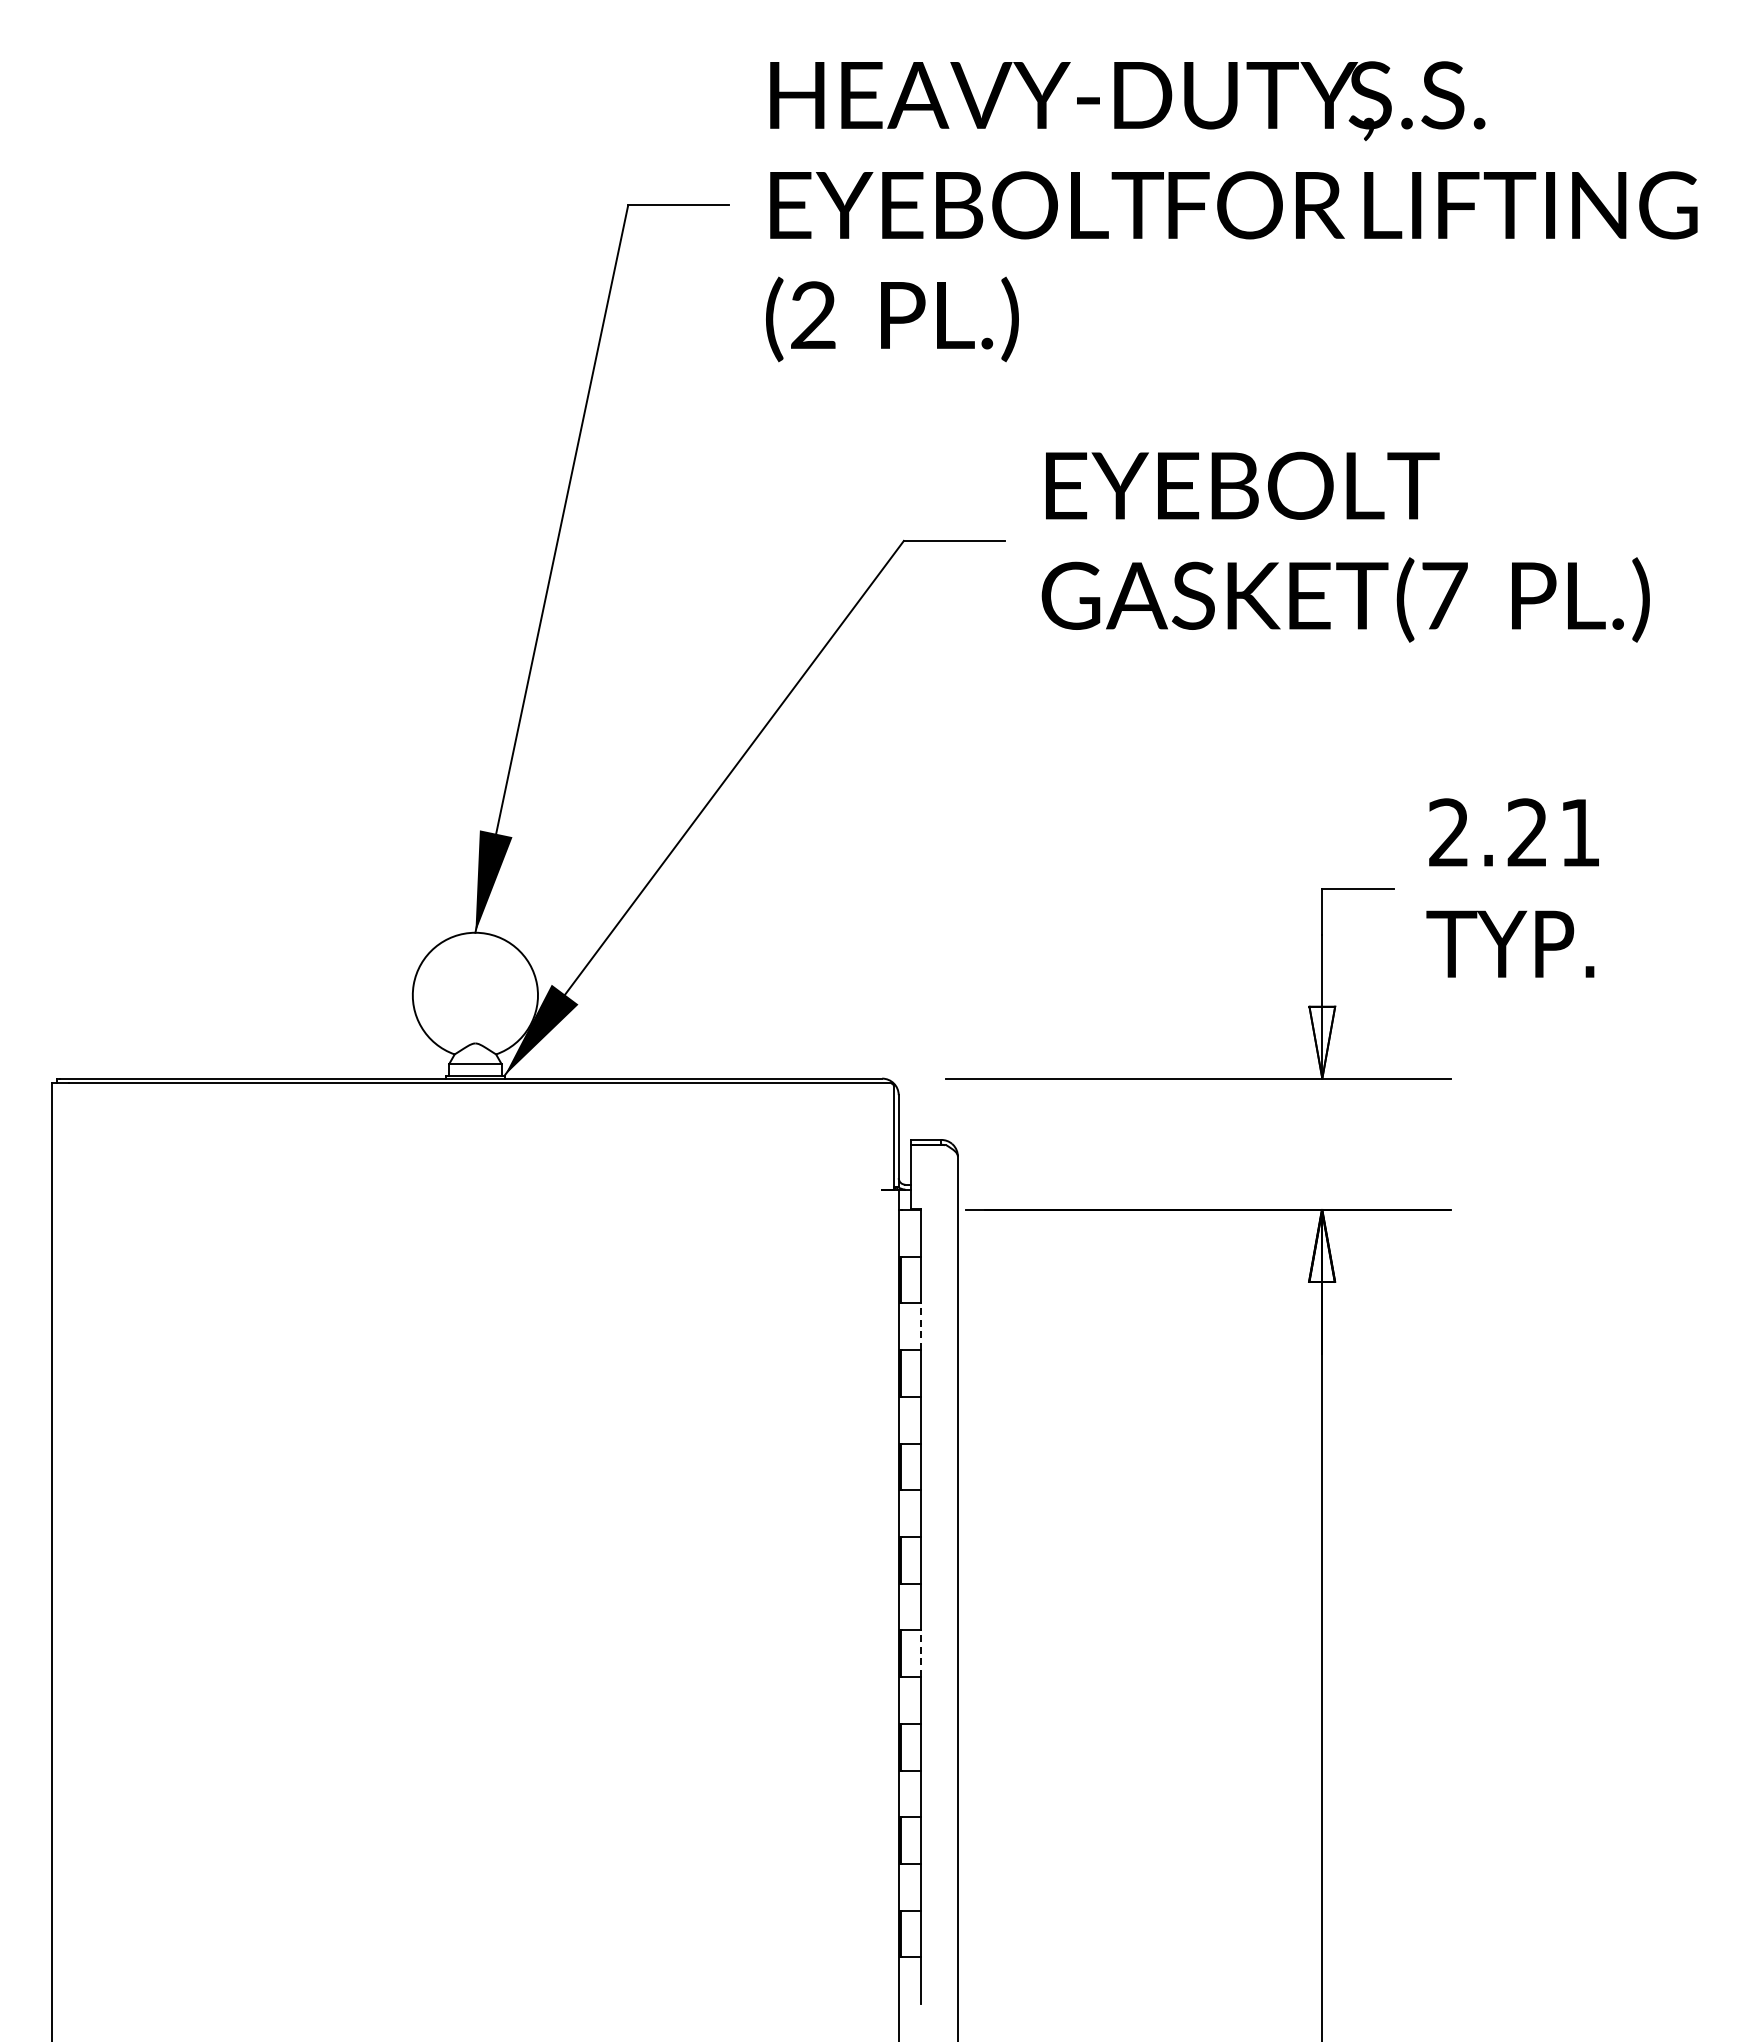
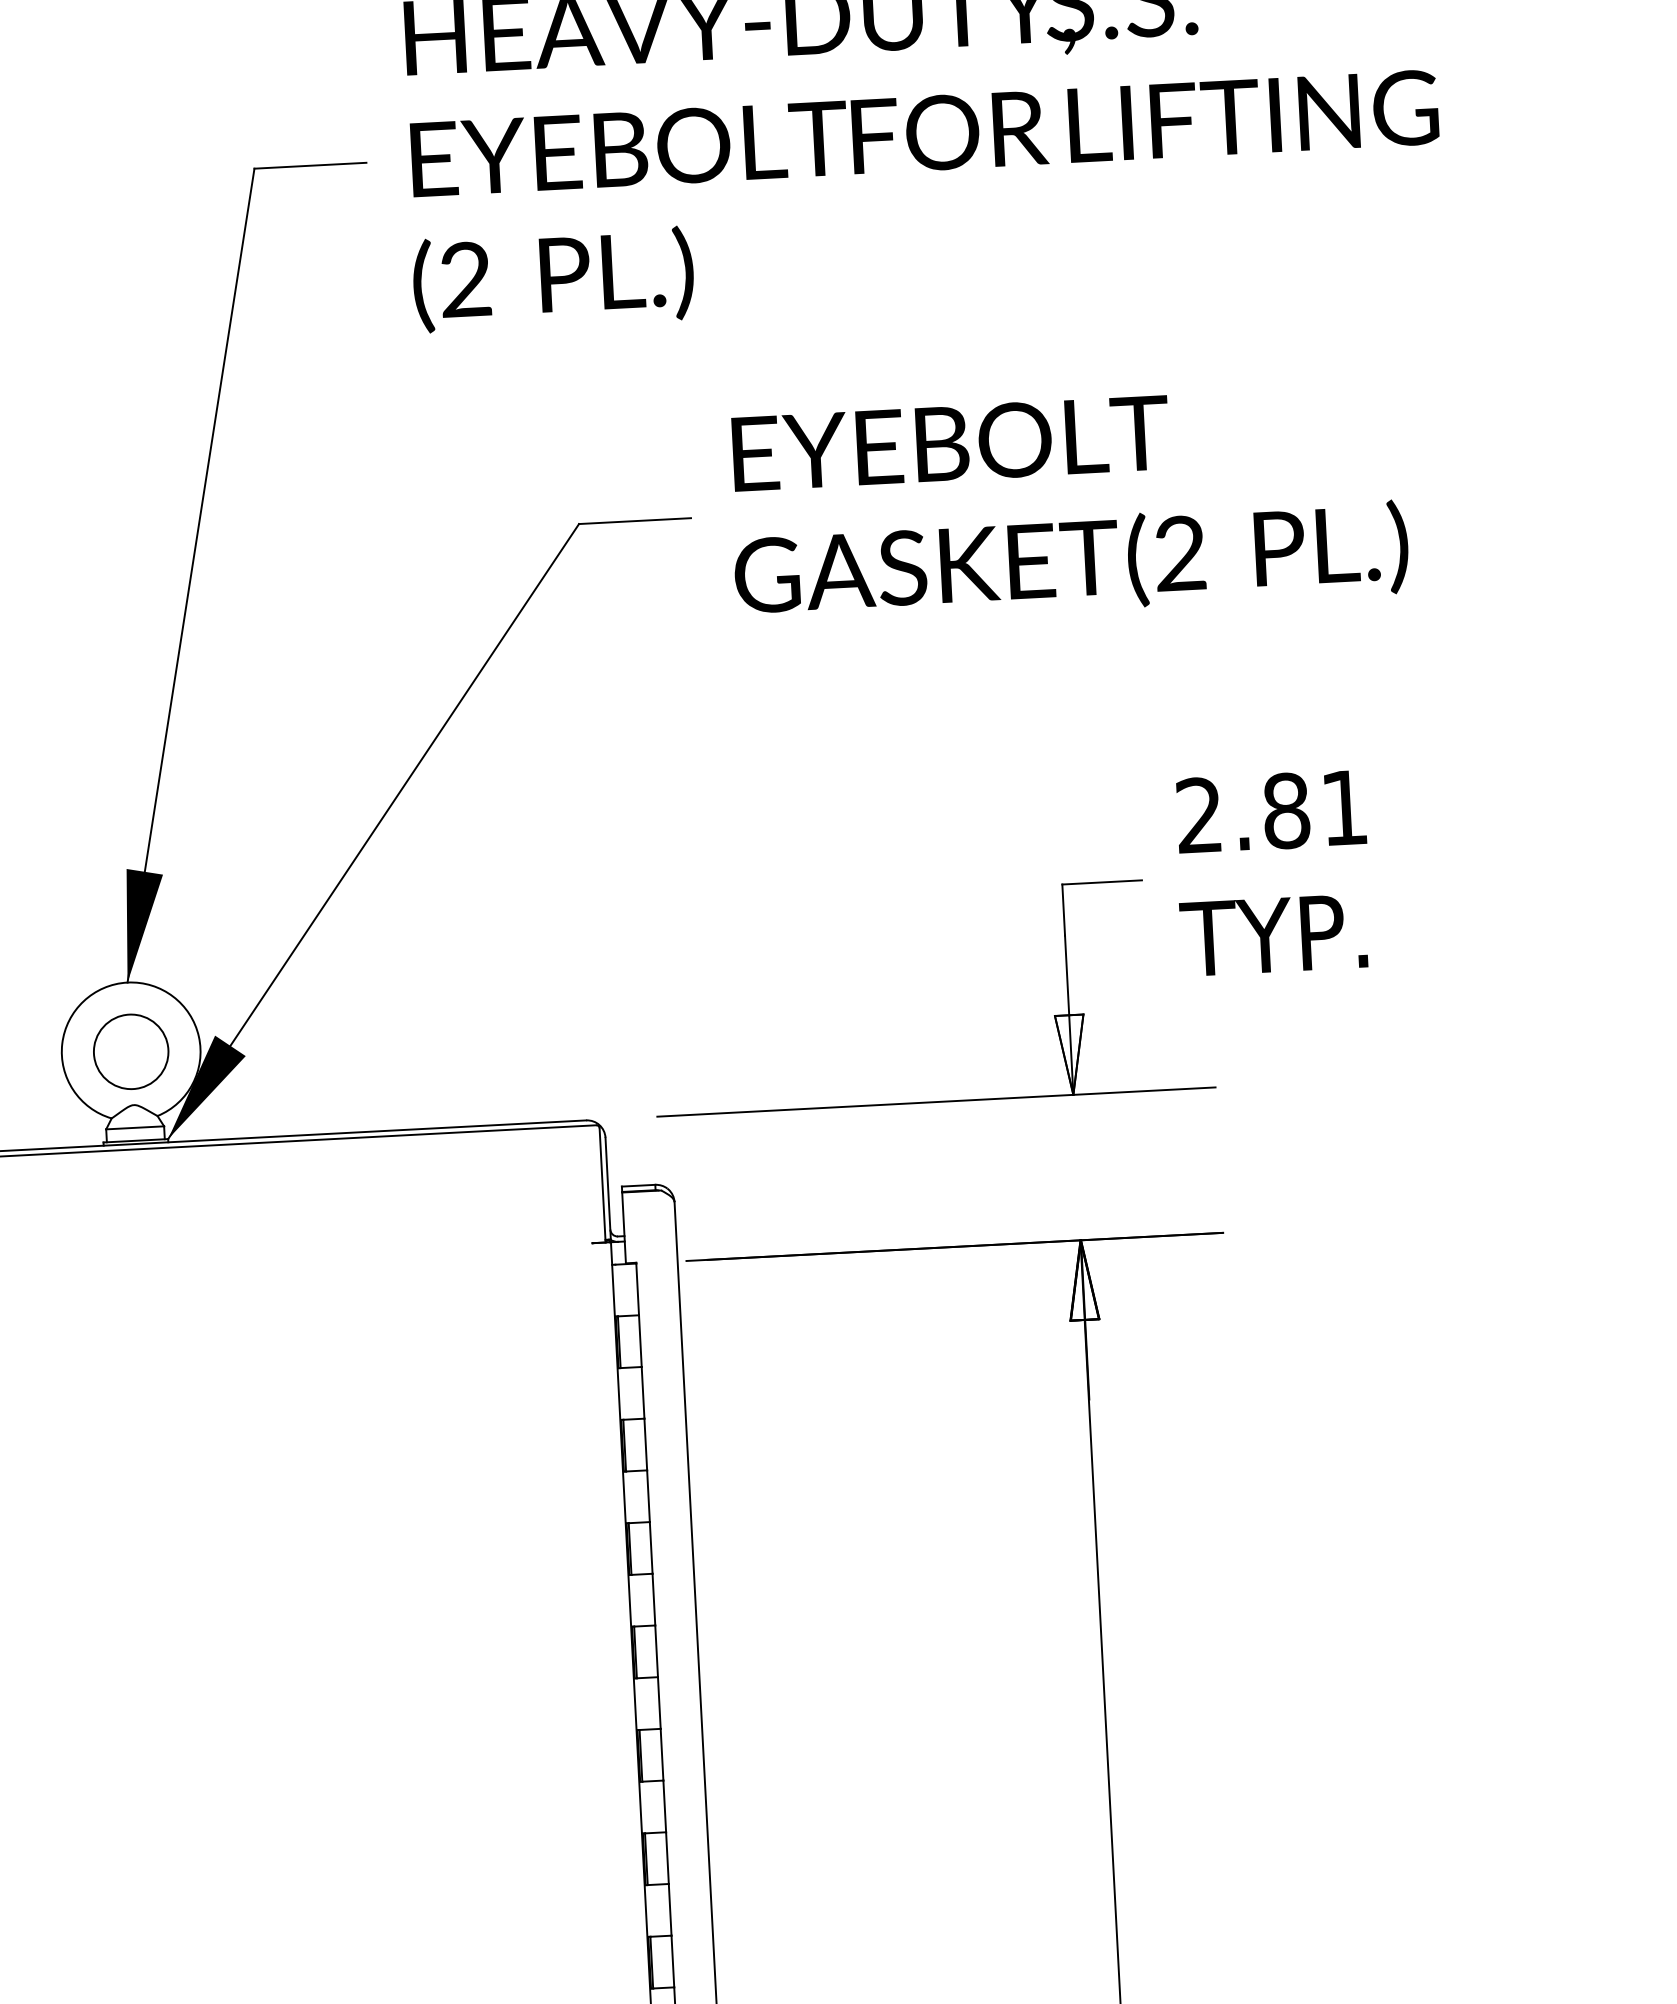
text: (1444, 595) -> (1180, 553), (7 -> (2
text: (1527, 832) -> (1286, 810), 2.21 -> 2.81
circle: (474, 994) -> (130, 1050), added
line: (920, 1326) -> (643, 1392), dashed -> solid
line: (920, 1653) -> (661, 1754), dashed -> solid

